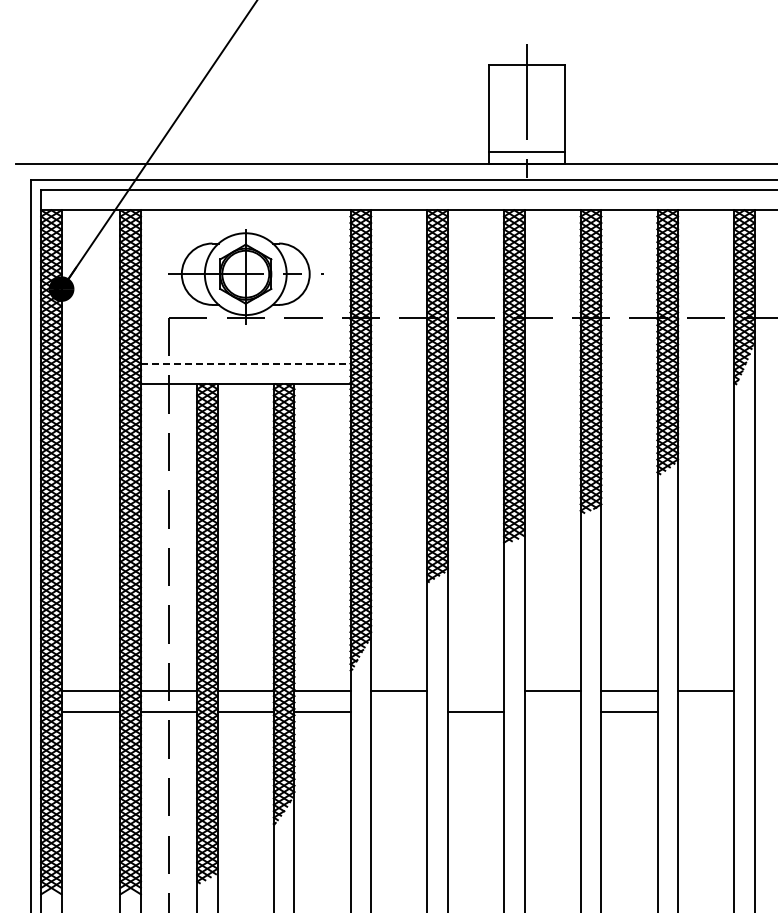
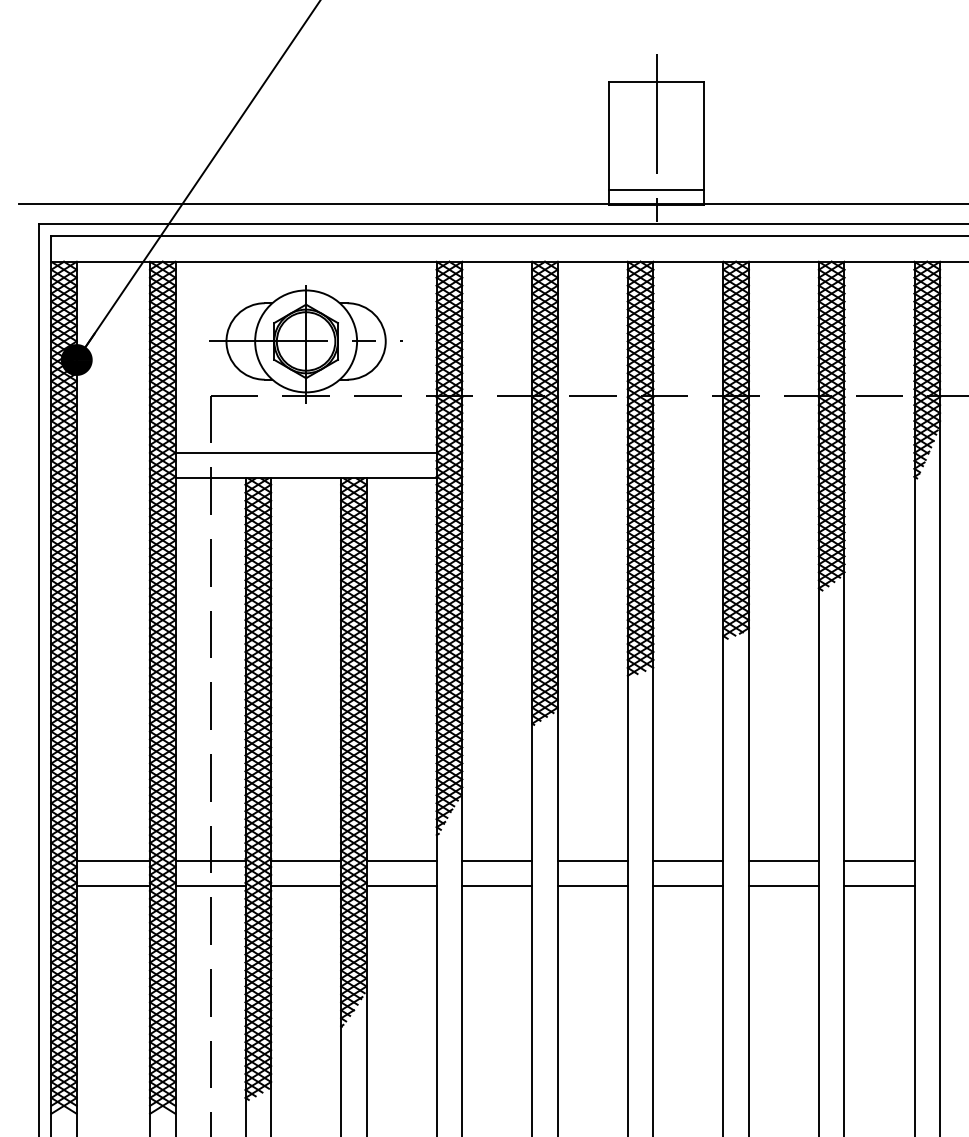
line: (245, 363) -> (305, 452), dashed -> solid
line: (475, 691) -> (592, 861), added
line: (399, 711) -> (497, 886), added
line: (552, 711) -> (688, 886), added
line: (705, 711) -> (878, 886), added

